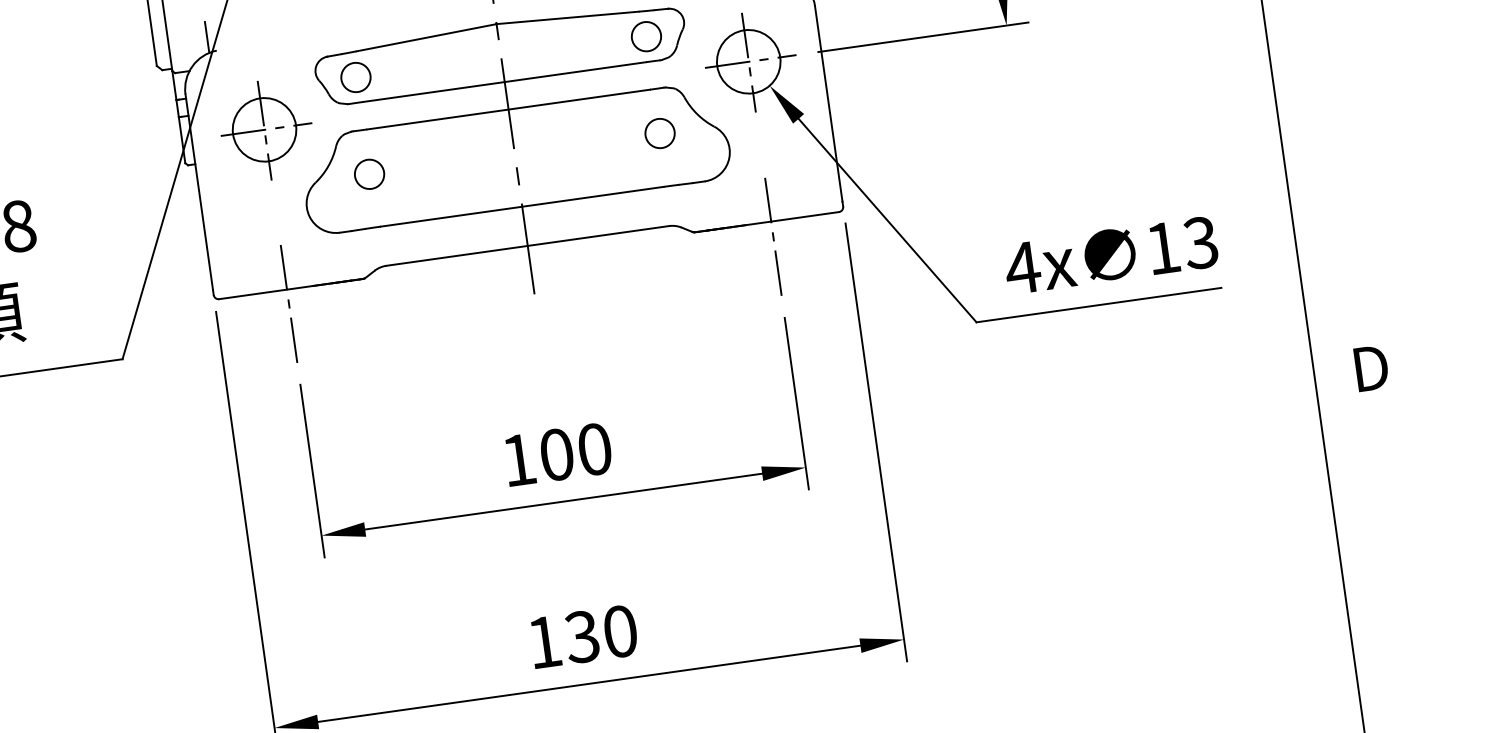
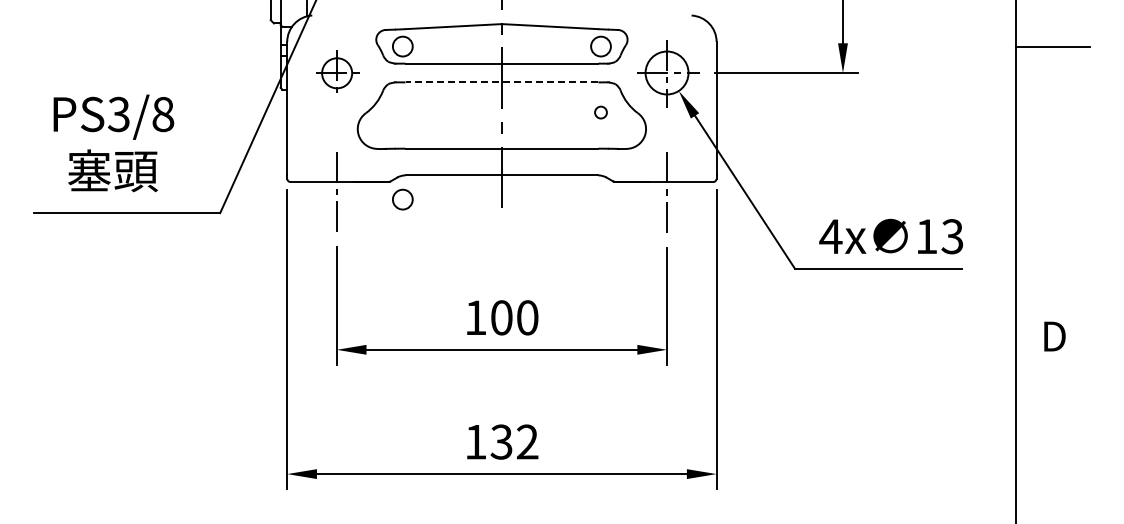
line: (507, 109) -> (501, 82), solid -> dashed
part: (265, 130) -> (337, 73), size x0.7
circle: (659, 133) -> (600, 112), size x0.6
circle: (369, 174) -> (402, 199), moved
text: (620, 630) -> (527, 441), 130 -> 132

